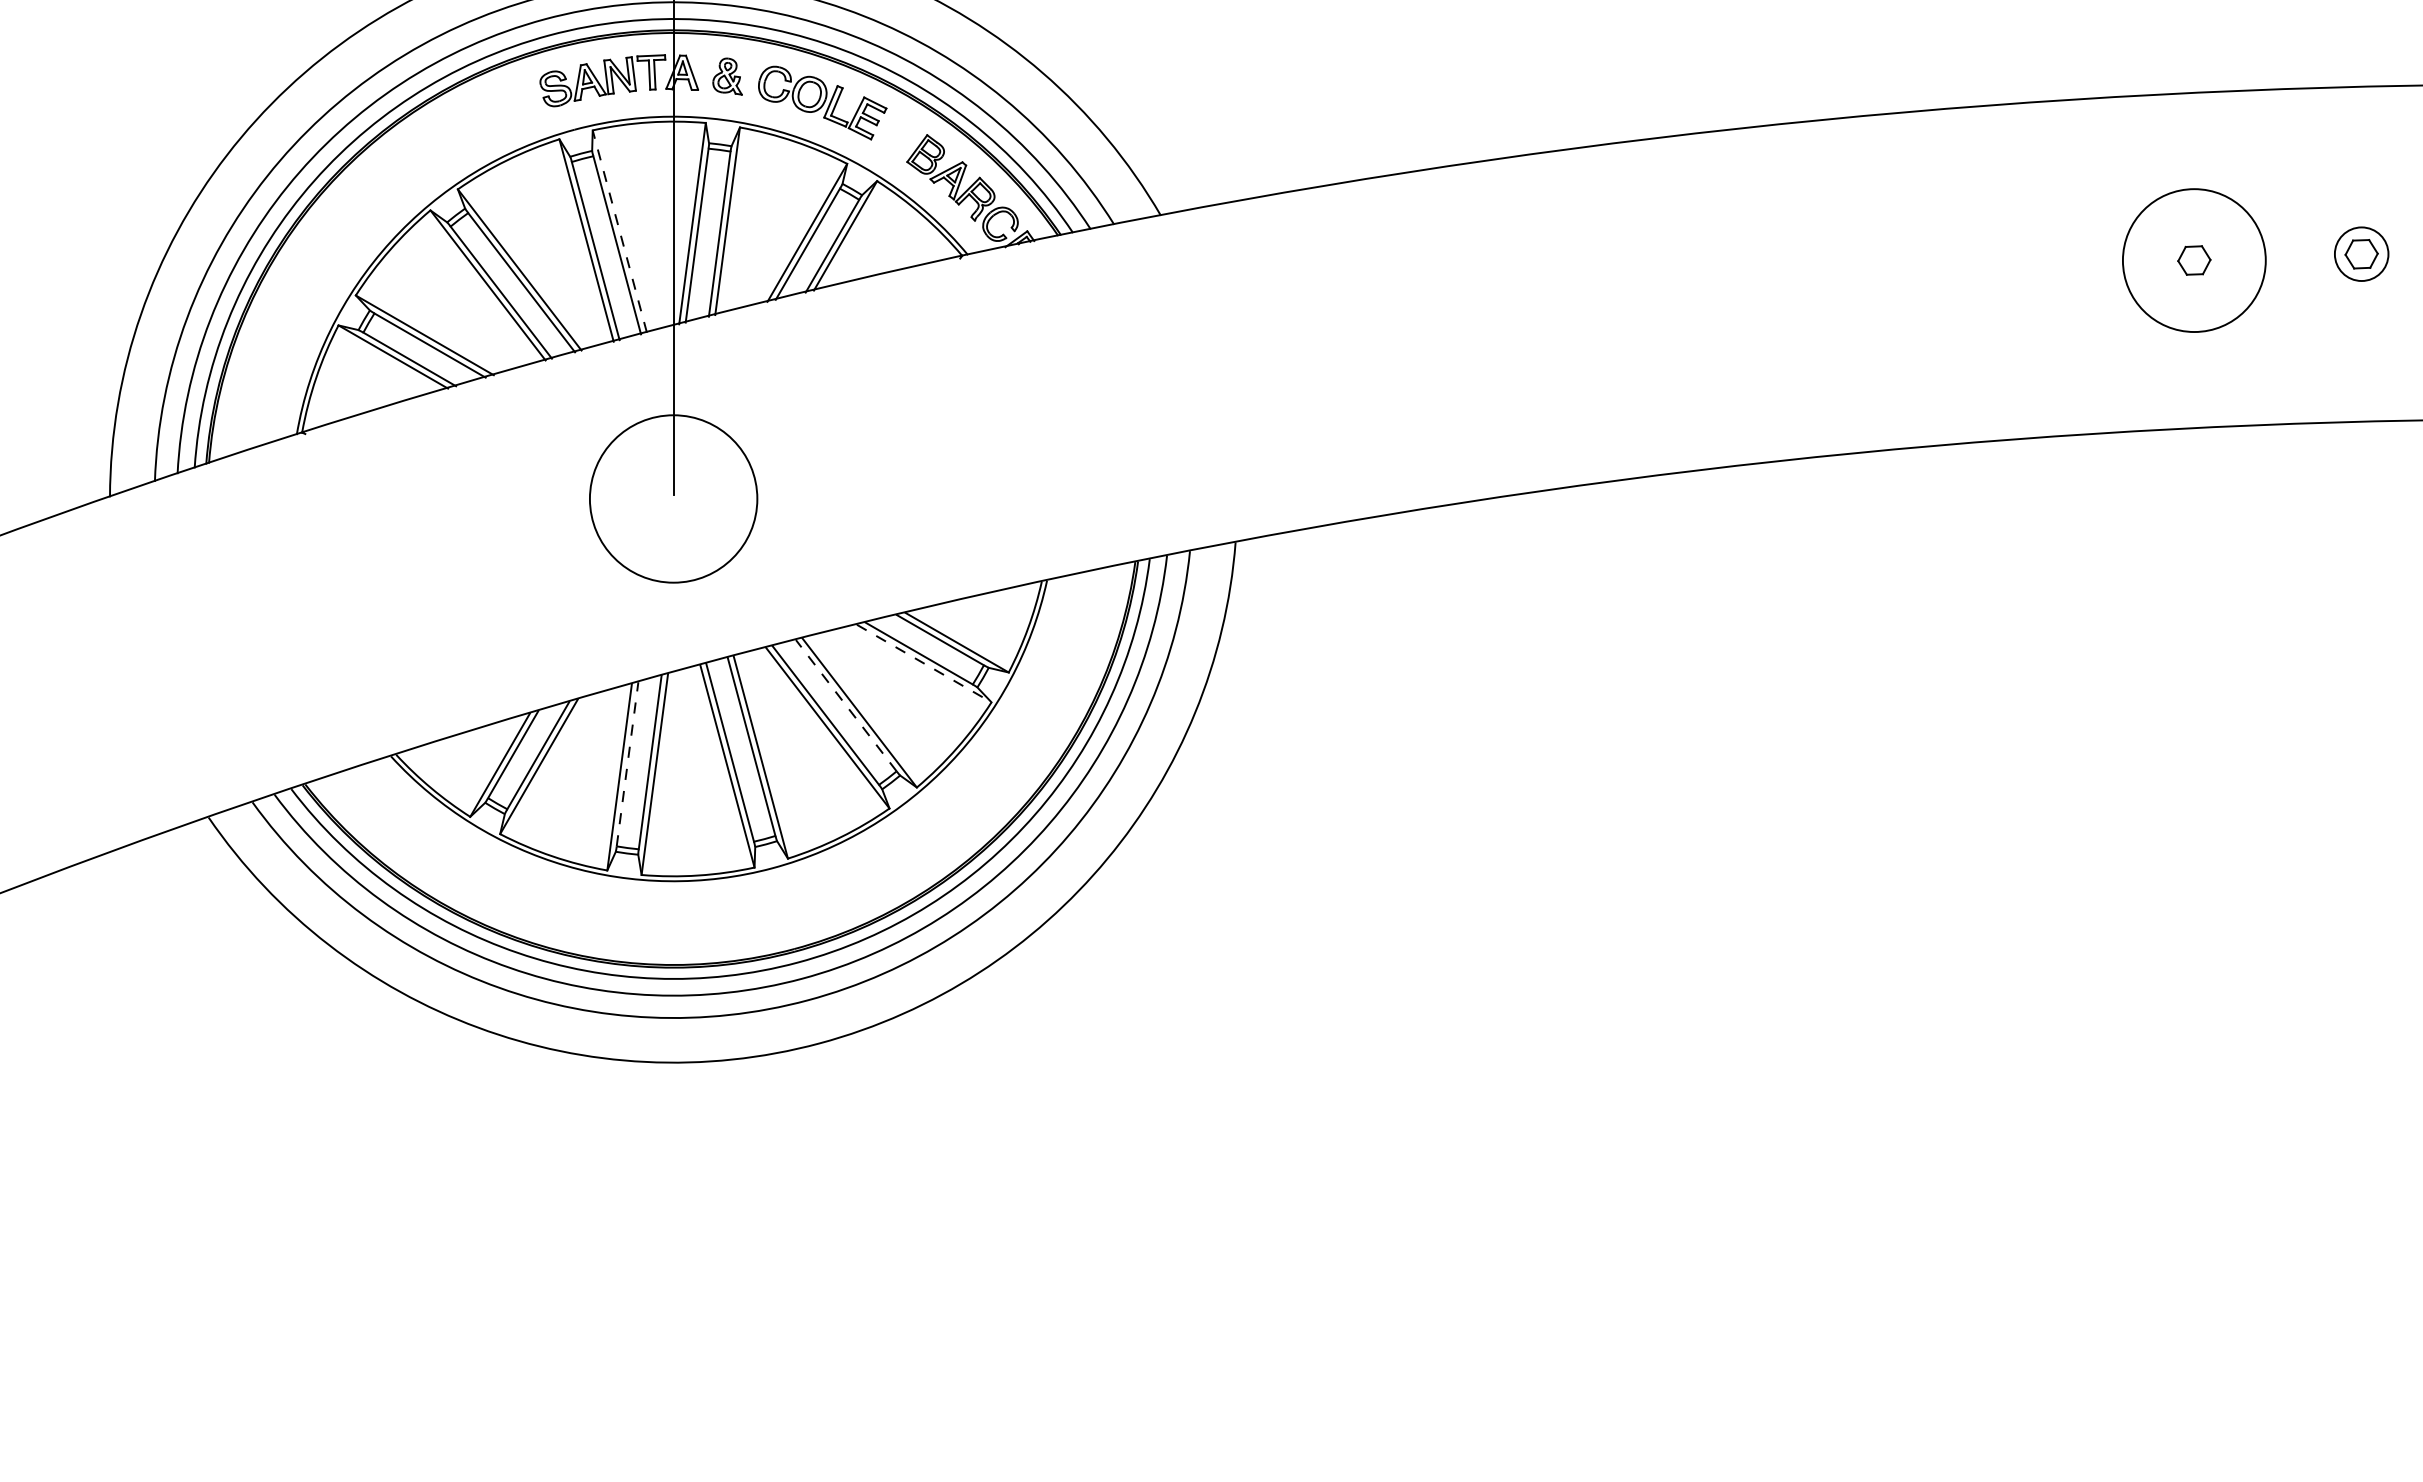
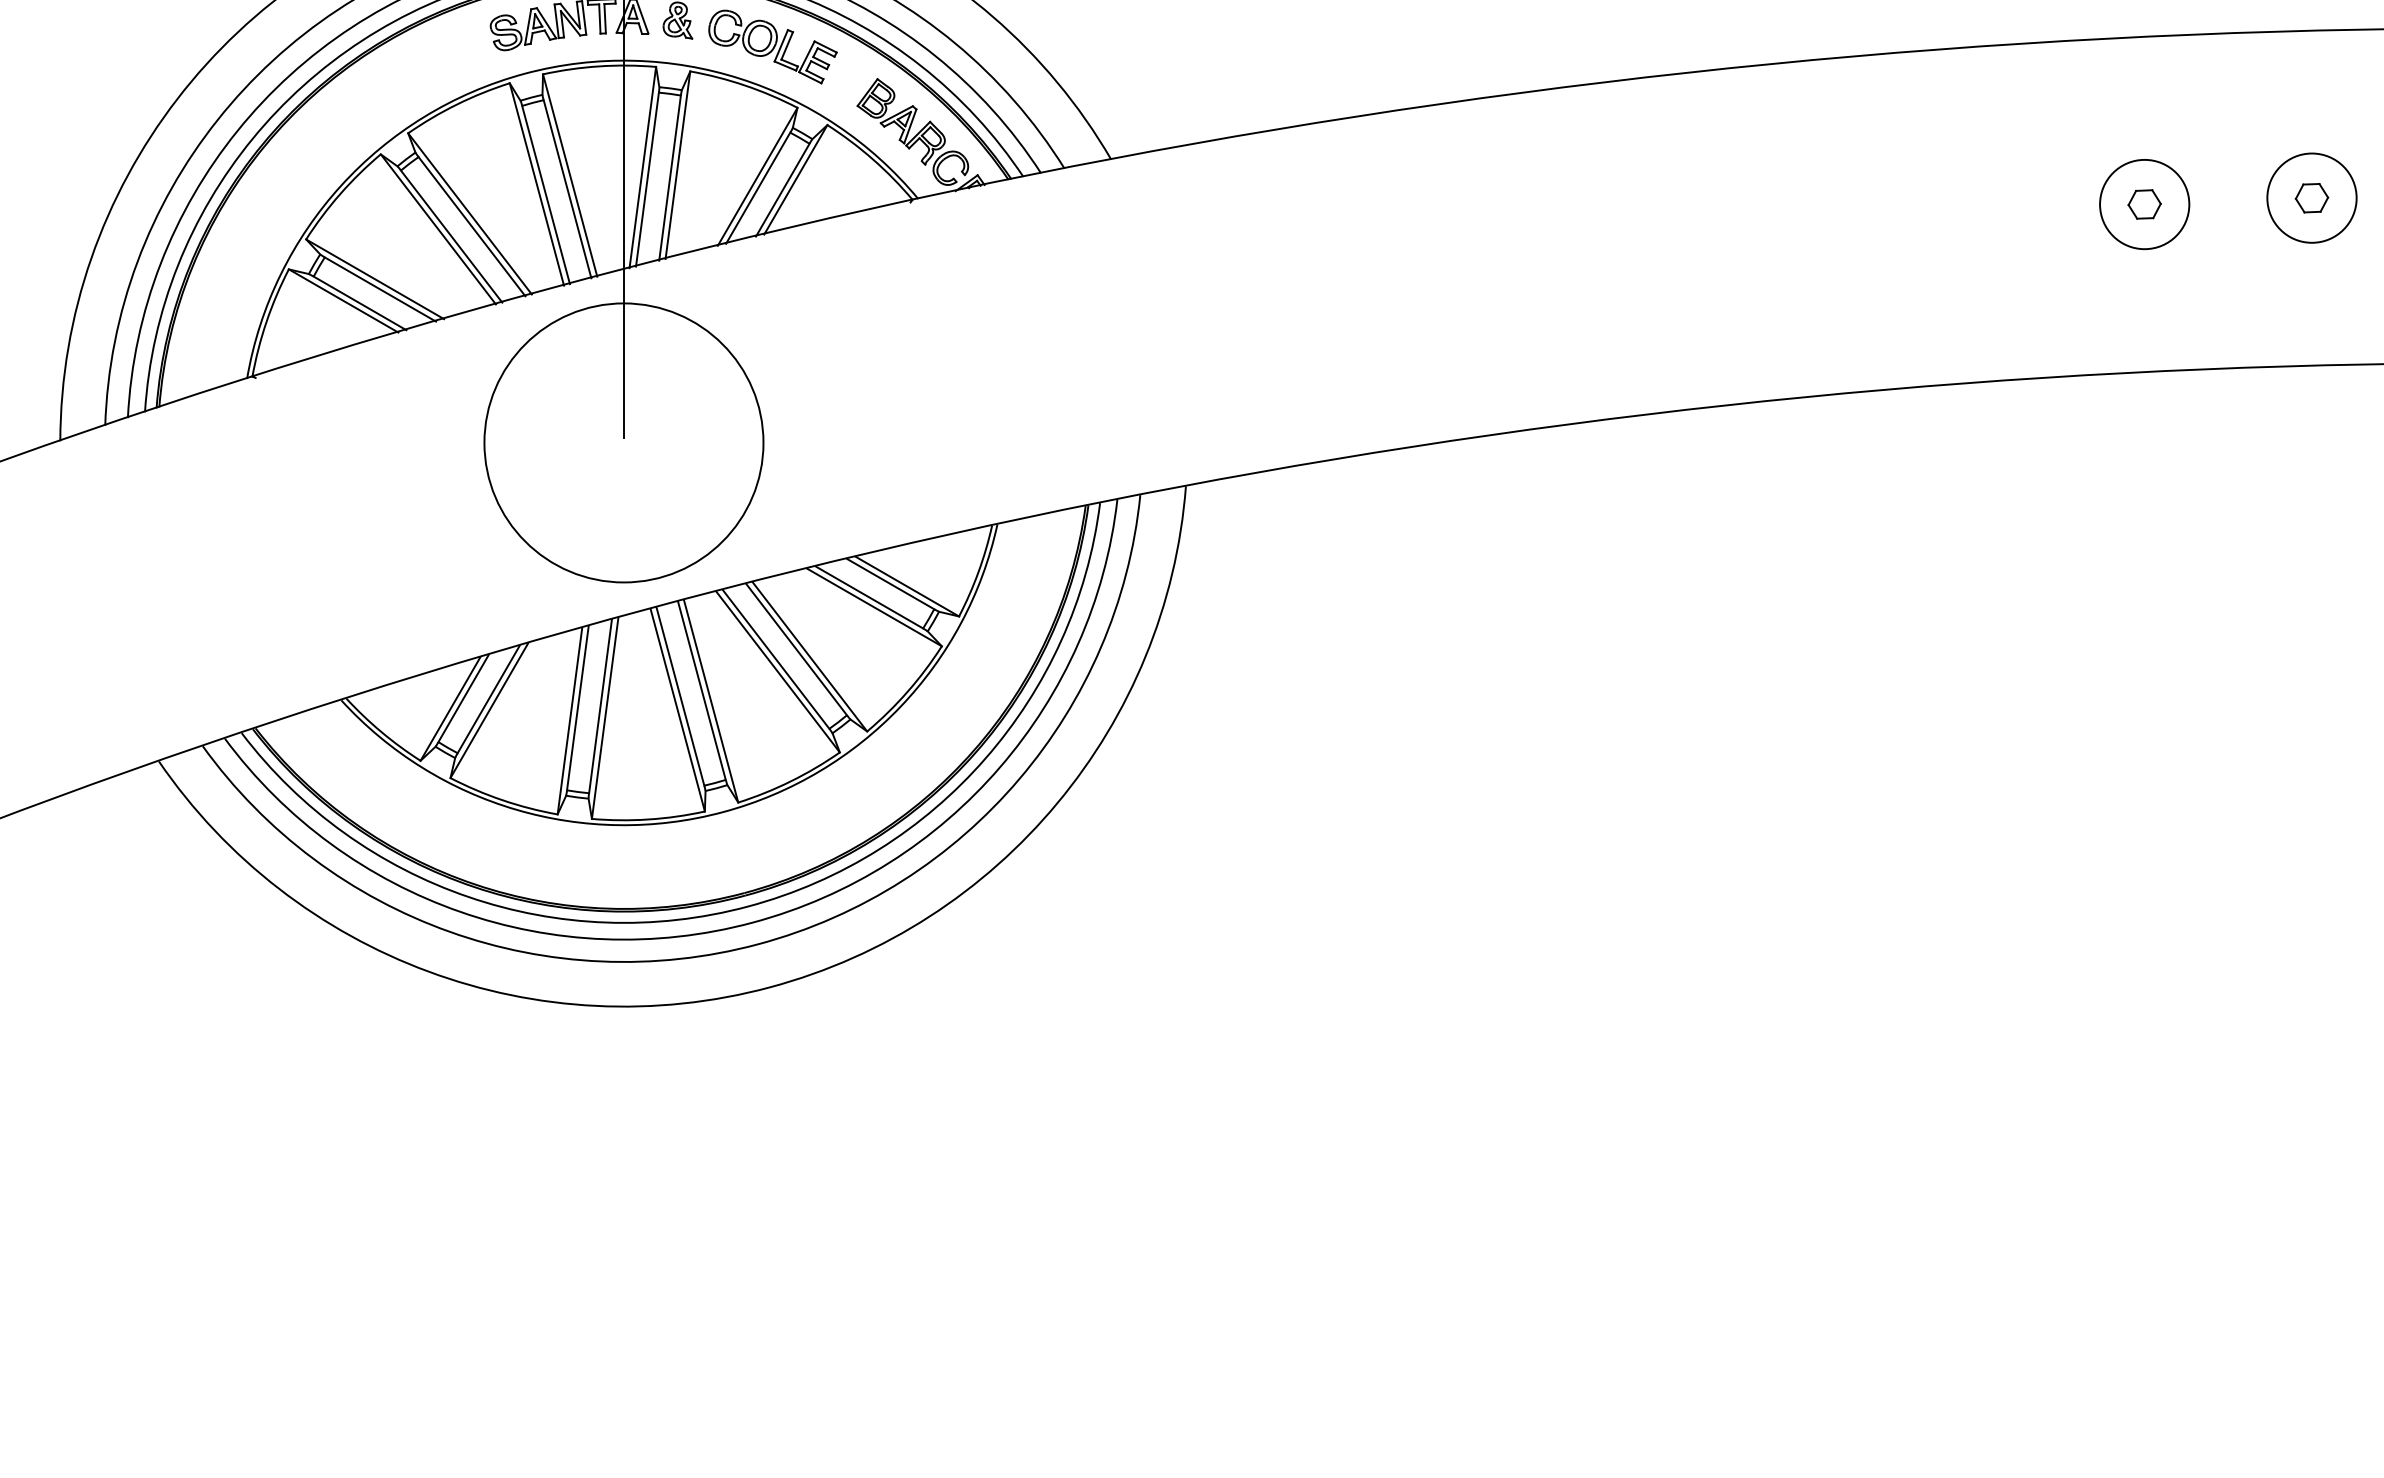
line: (619, 231) -> (569, 175), dashed -> solid
circle: (2361, 253) -> (2311, 197), size x1.67
circle: (2194, 260) -> (2144, 204), size x0.62
circle: (673, 498) -> (623, 442), size x1.67
line: (924, 663) -> (874, 607), dashed -> solid
line: (846, 705) -> (796, 649), dashed -> solid
line: (627, 764) -> (577, 708), dashed -> solid

